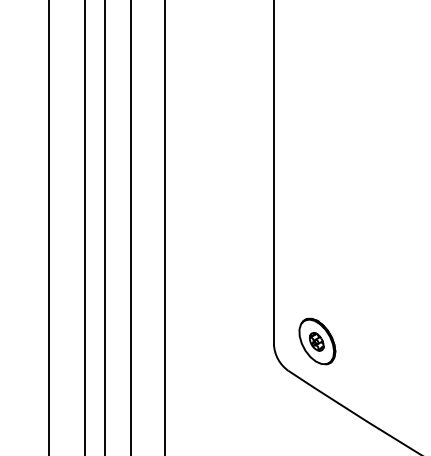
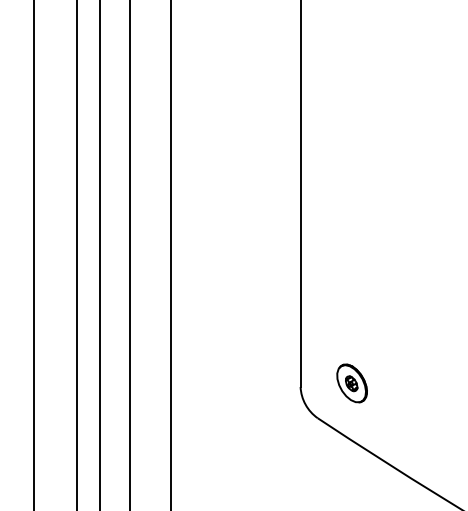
part: (317, 341) -> (352, 383), size x0.7

